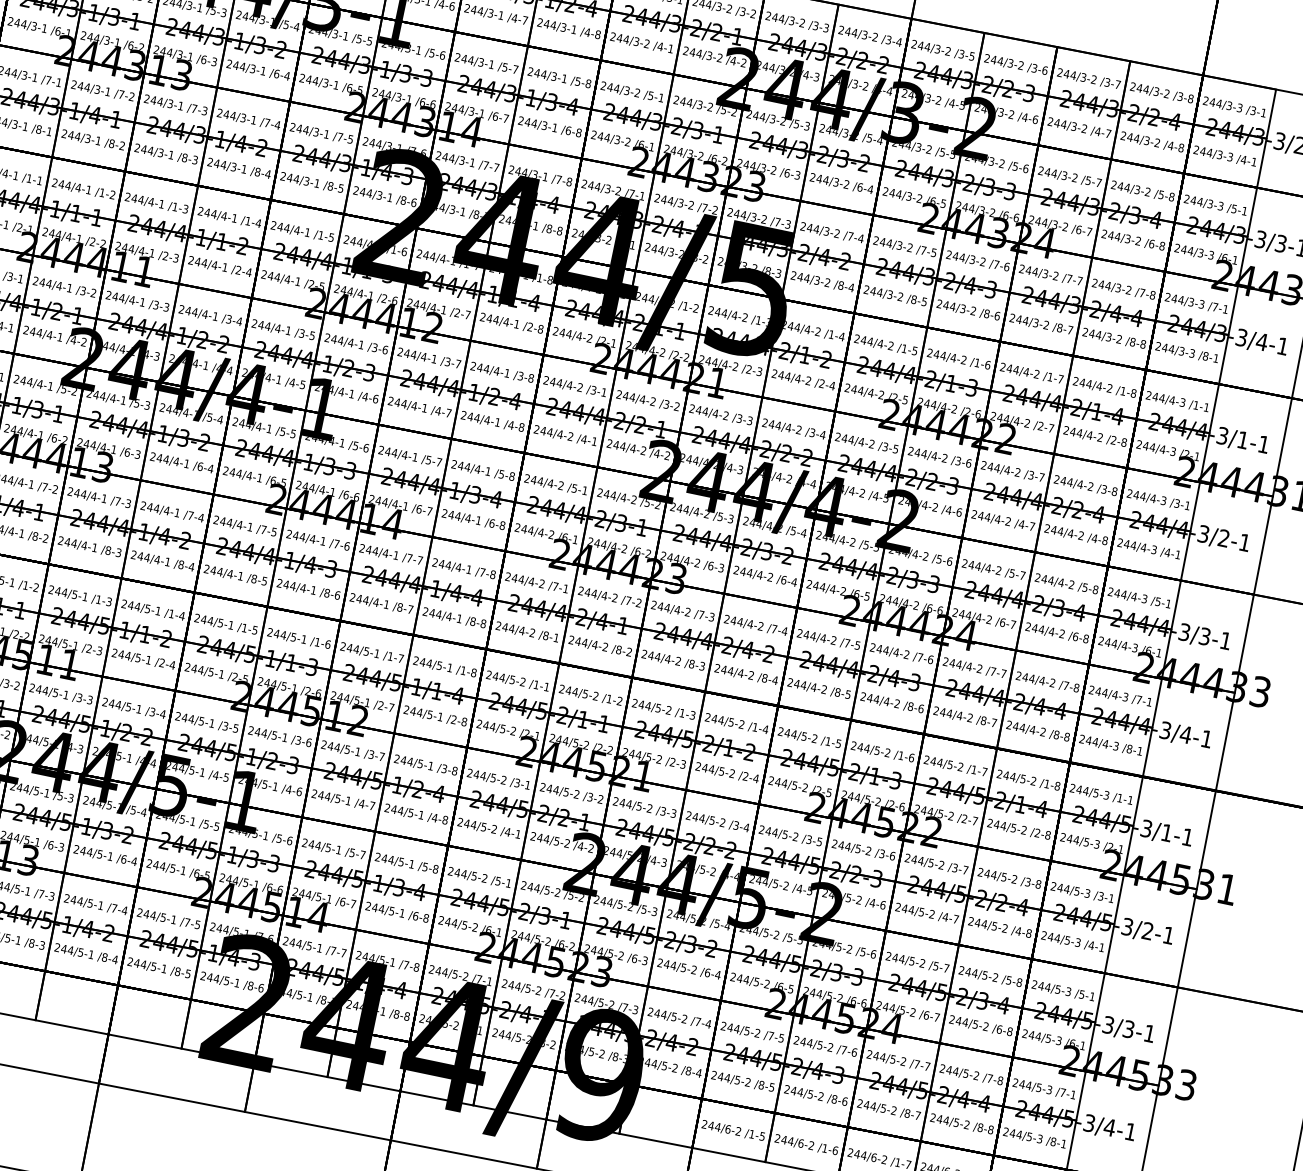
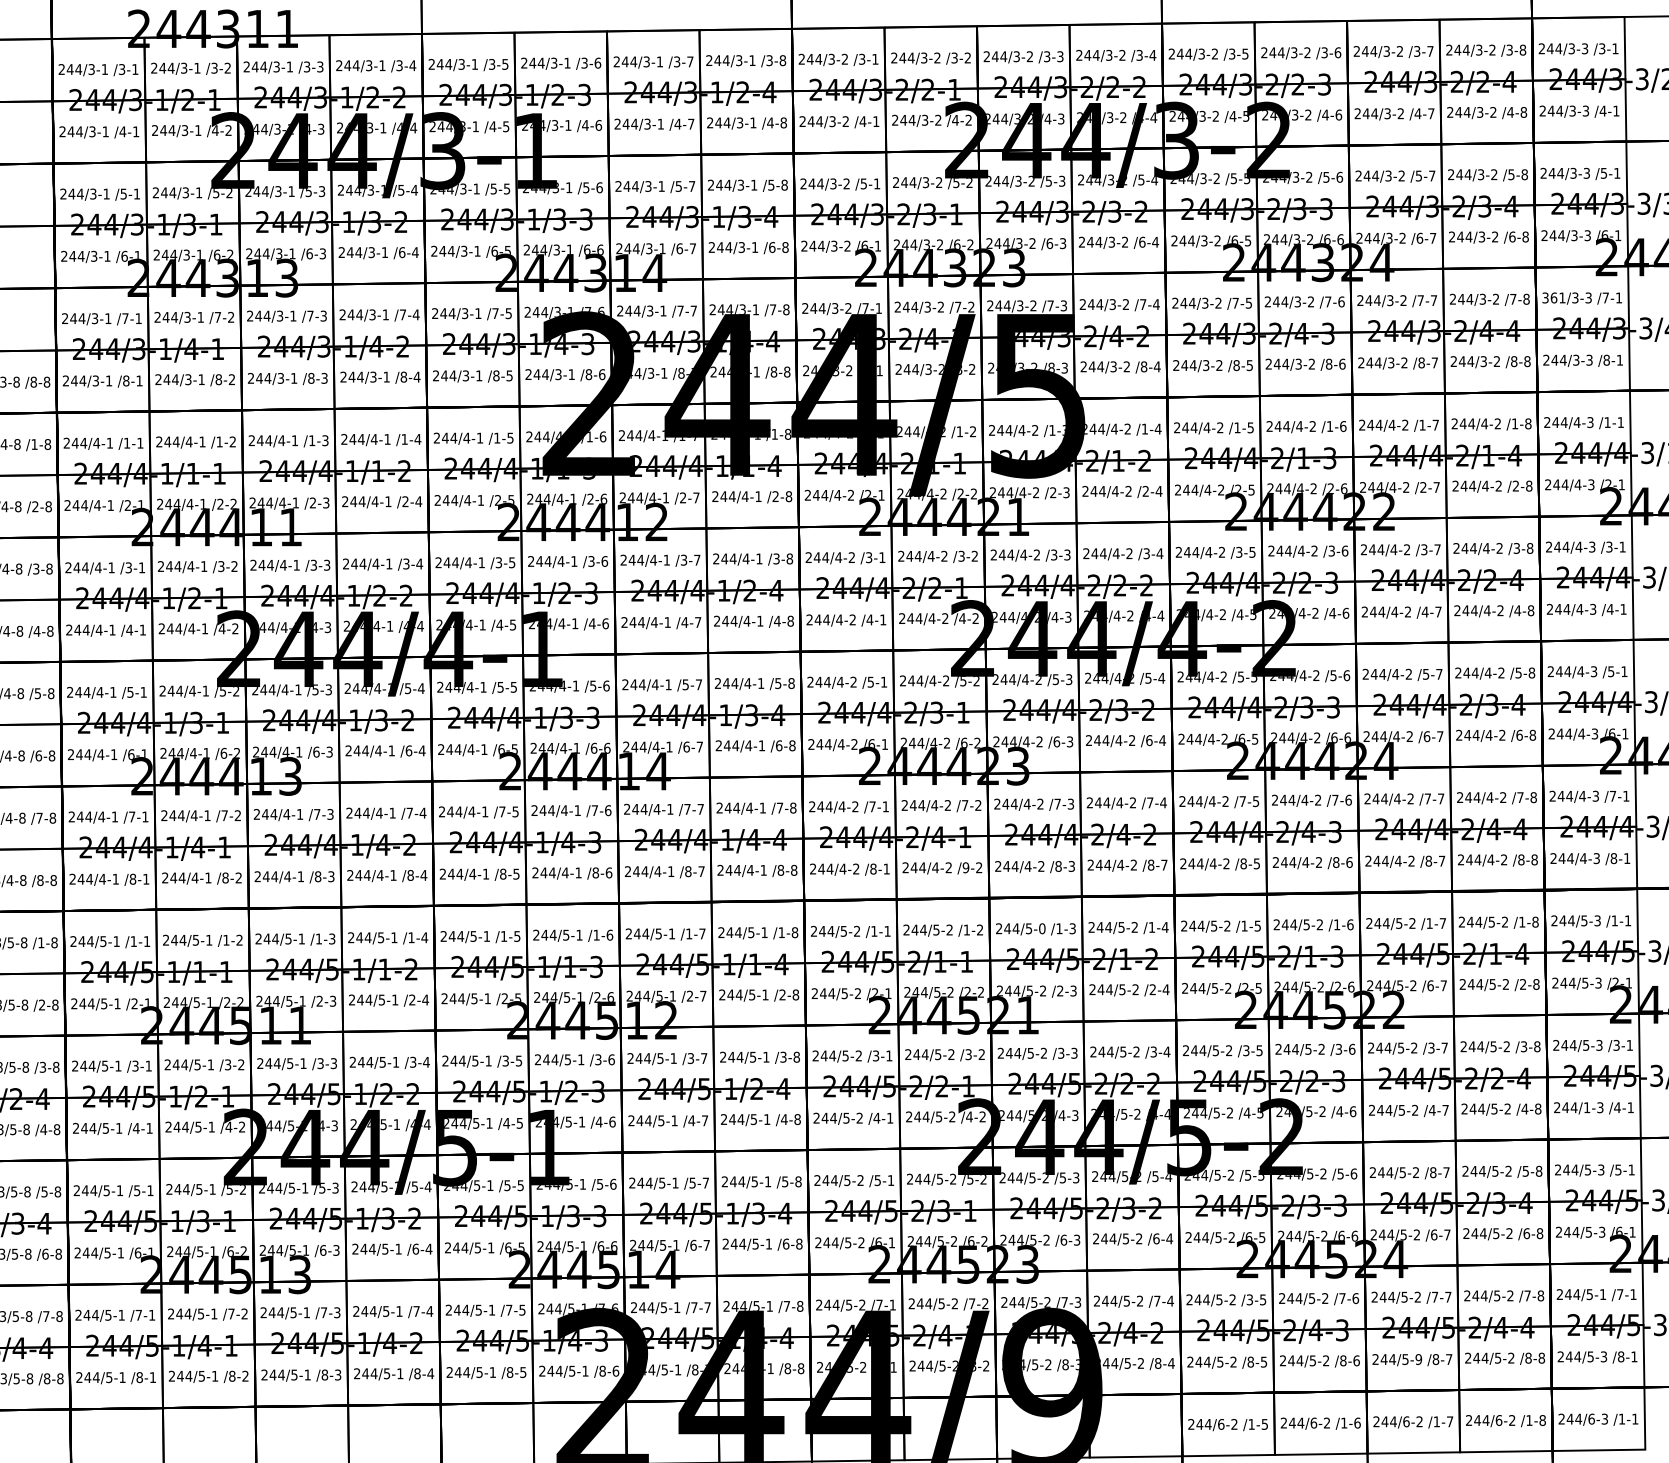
text: (1174, 298) -> (1553, 297), 244/3-3 -> 361/3-3
text: (618, 649) -> (965, 867), /8-2 -> /9-2
text: (774, 679) -> (1163, 864), /8-4 -> /8-7
text: (669, 710) -> (1042, 928), 244/5-2 -> 244/5-0
text: (964, 818) -> (1430, 985), /2-7 -> /6-7
text: (1067, 940) -> (1587, 1107), 244/5-3 -> 244/1-3
text: (936, 966) -> (1433, 1172), /5-7 -> /8-7
text: (770, 1035) -> (1249, 1299), /7-5 -> /3-5
text: (1049, 1089) -> (1603, 1294), 244/5-3 -> 244/5-1
text: (893, 1110) -> (1418, 1359), 244/5-2 -> 244/5-9

